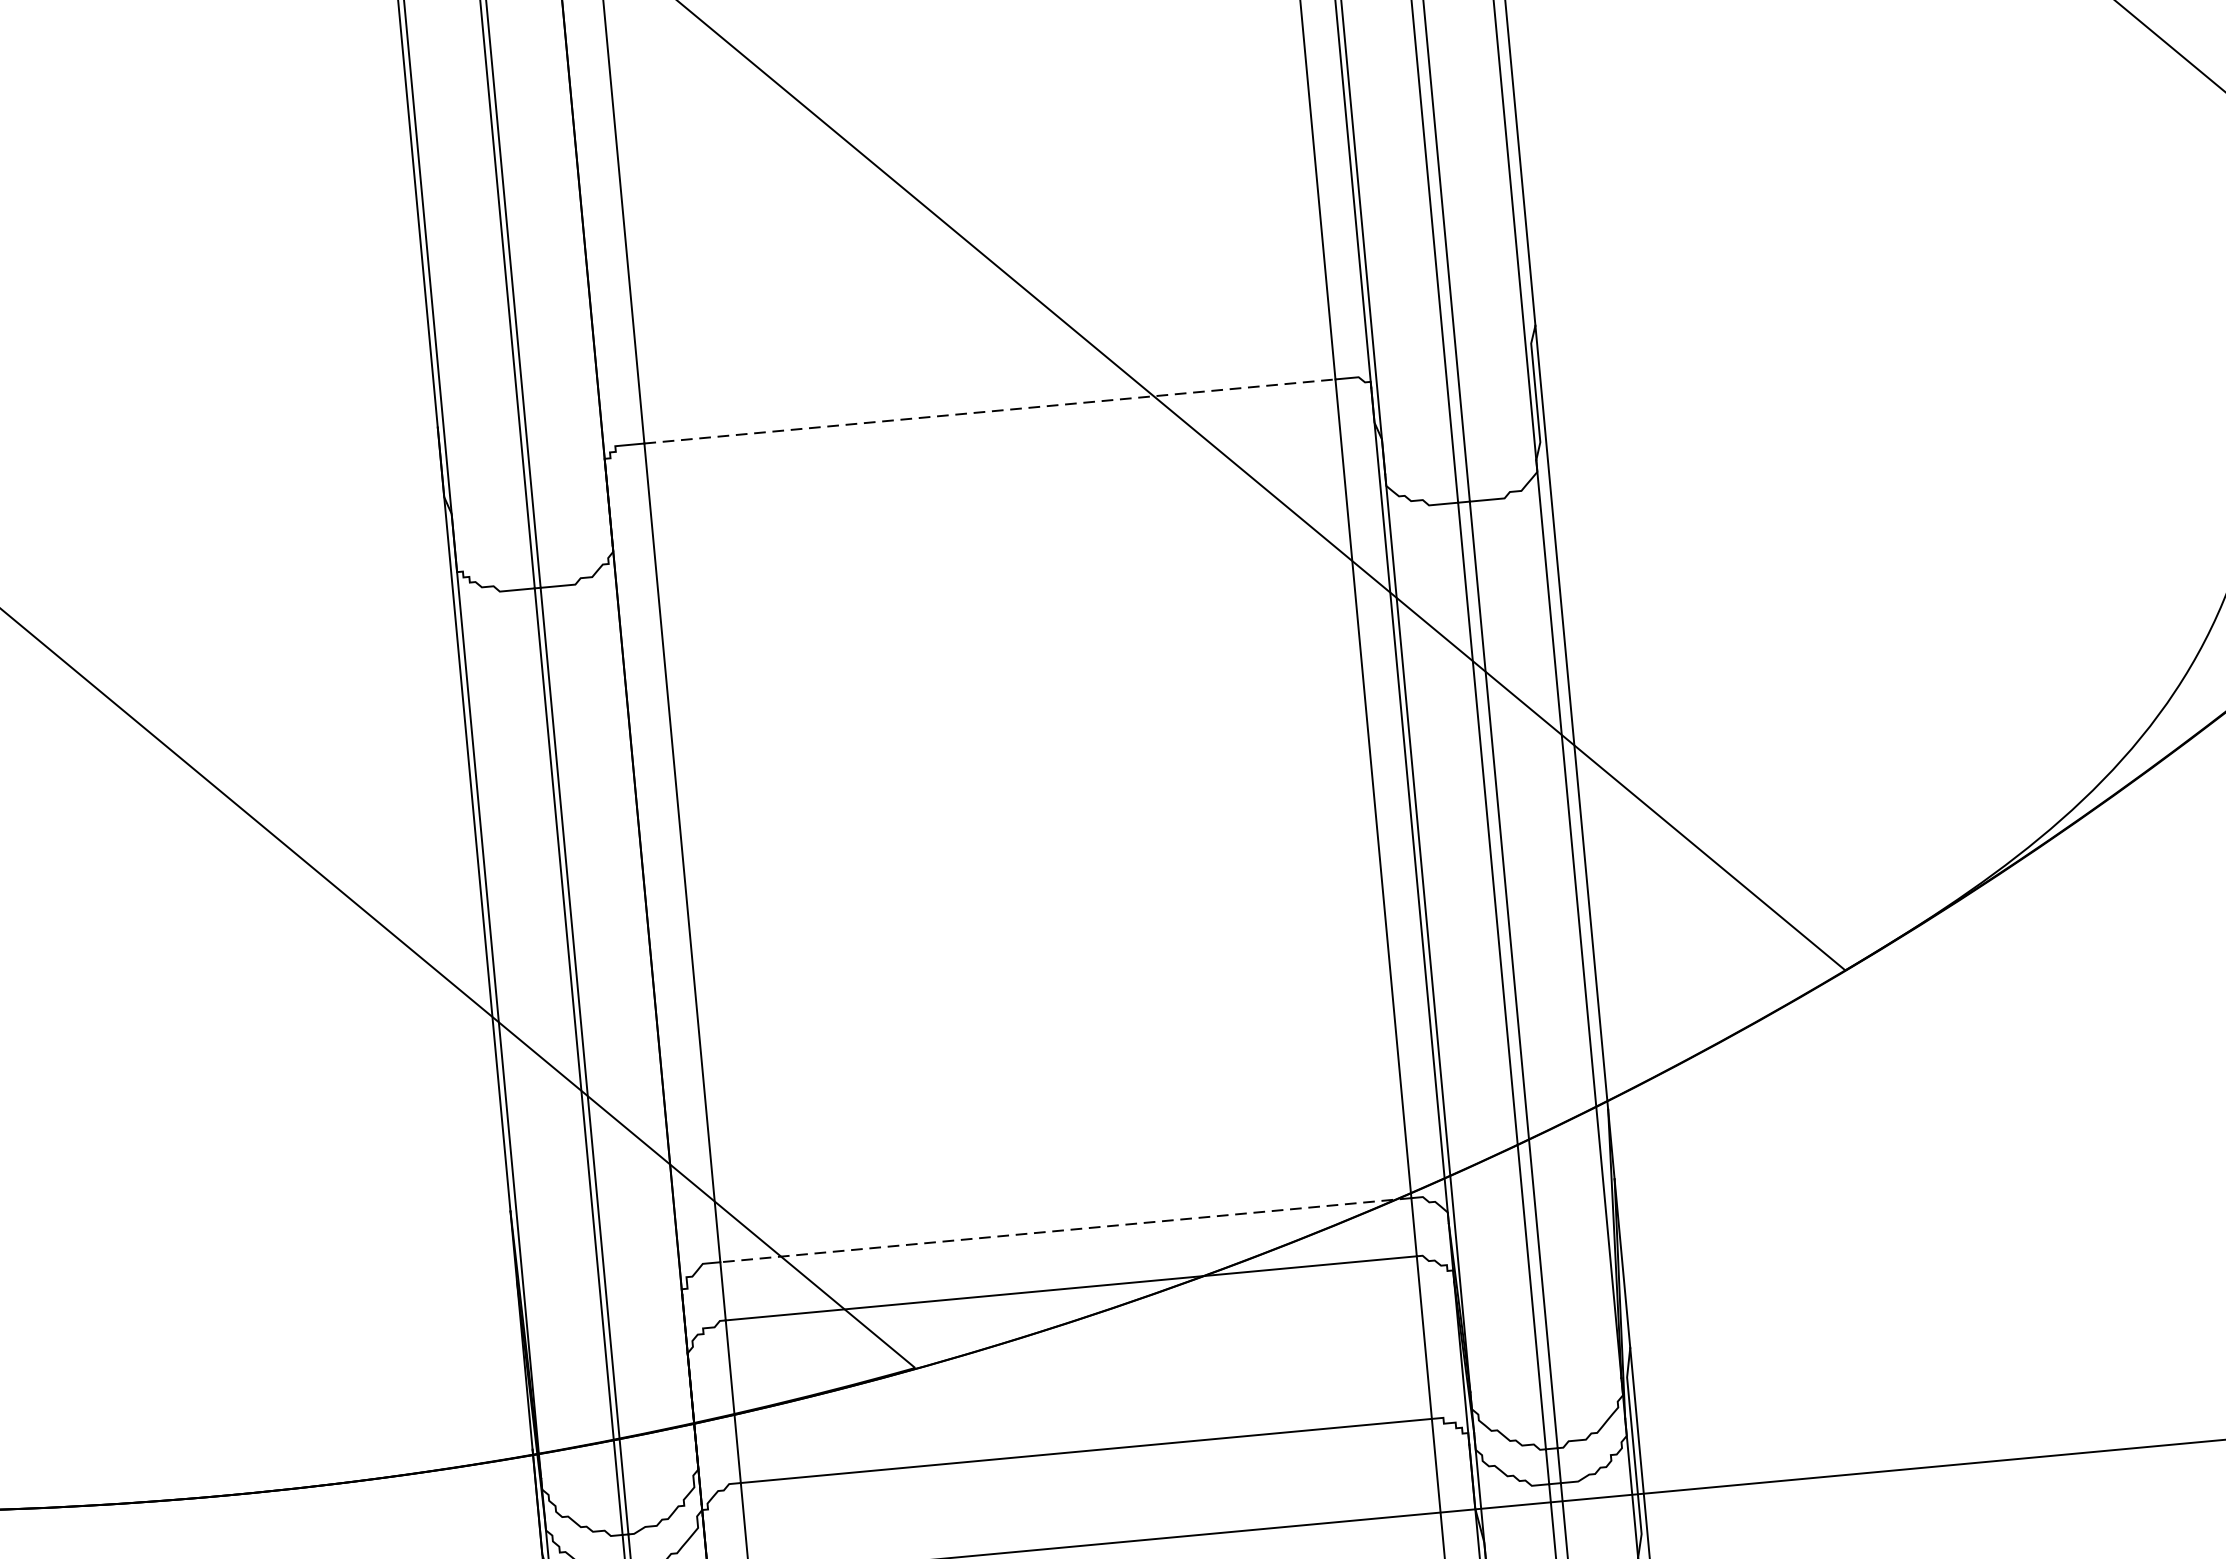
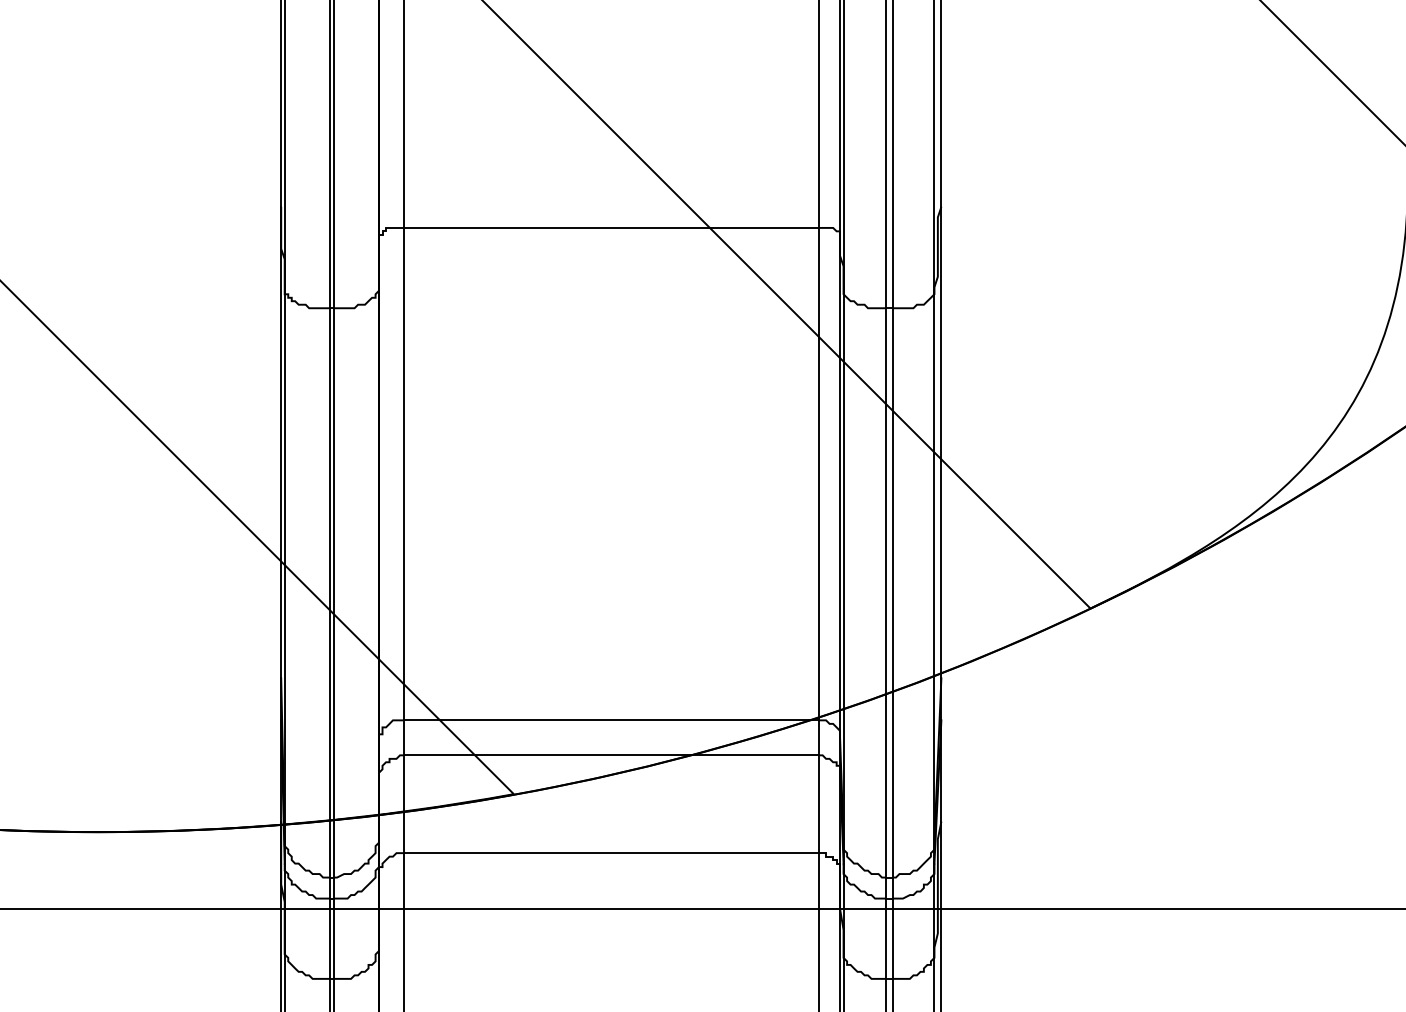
line: (990, 410) -> (611, 227), dashed -> solid
line: (1066, 1230) -> (611, 720), dashed -> solid

